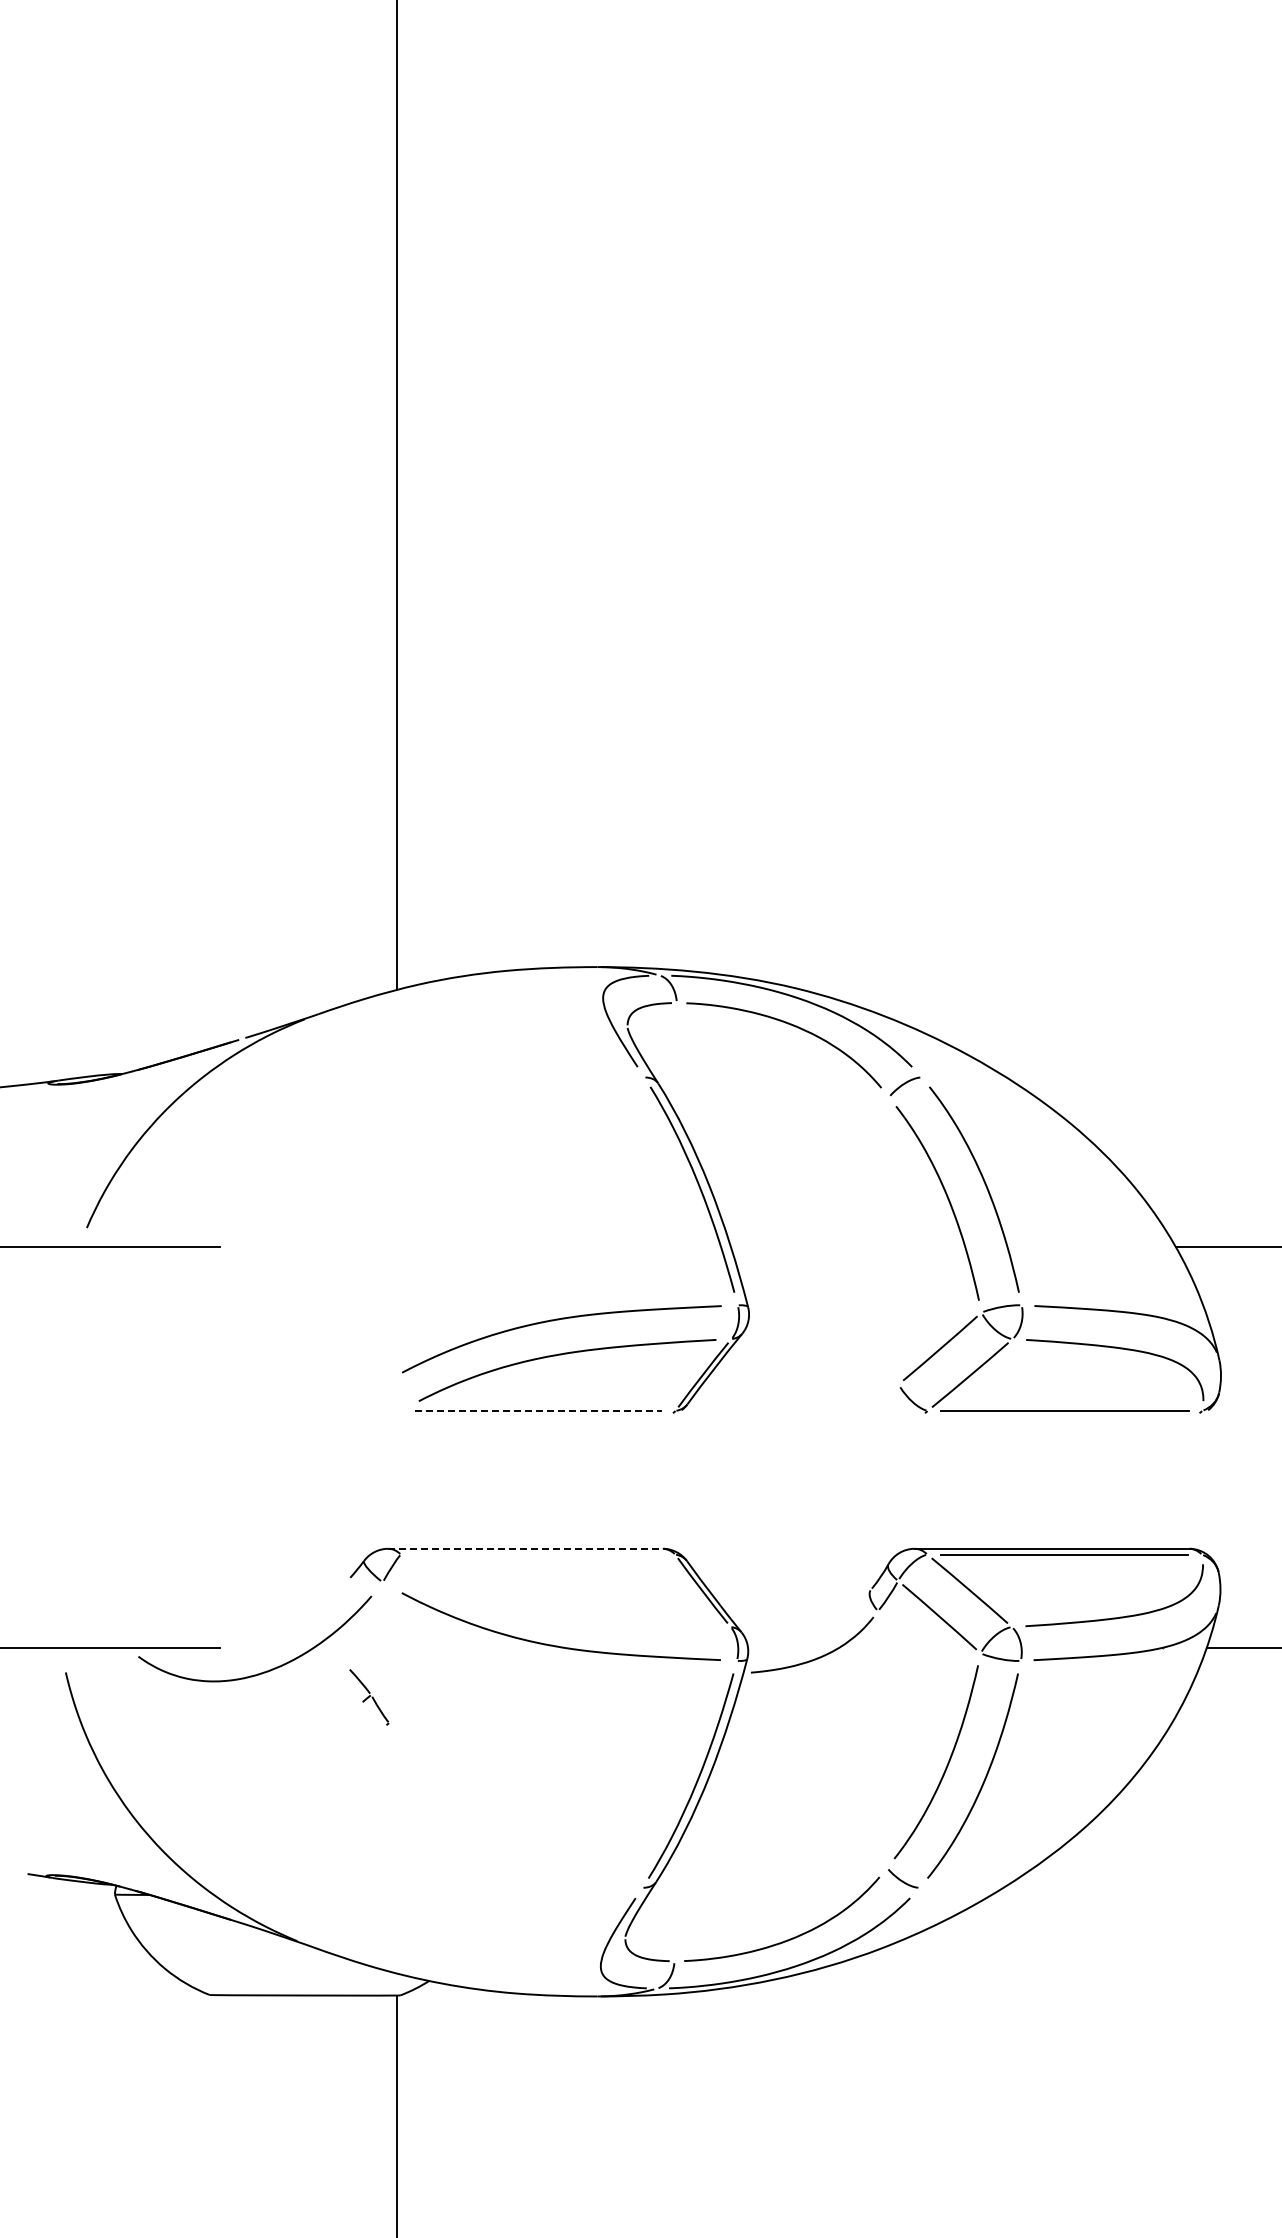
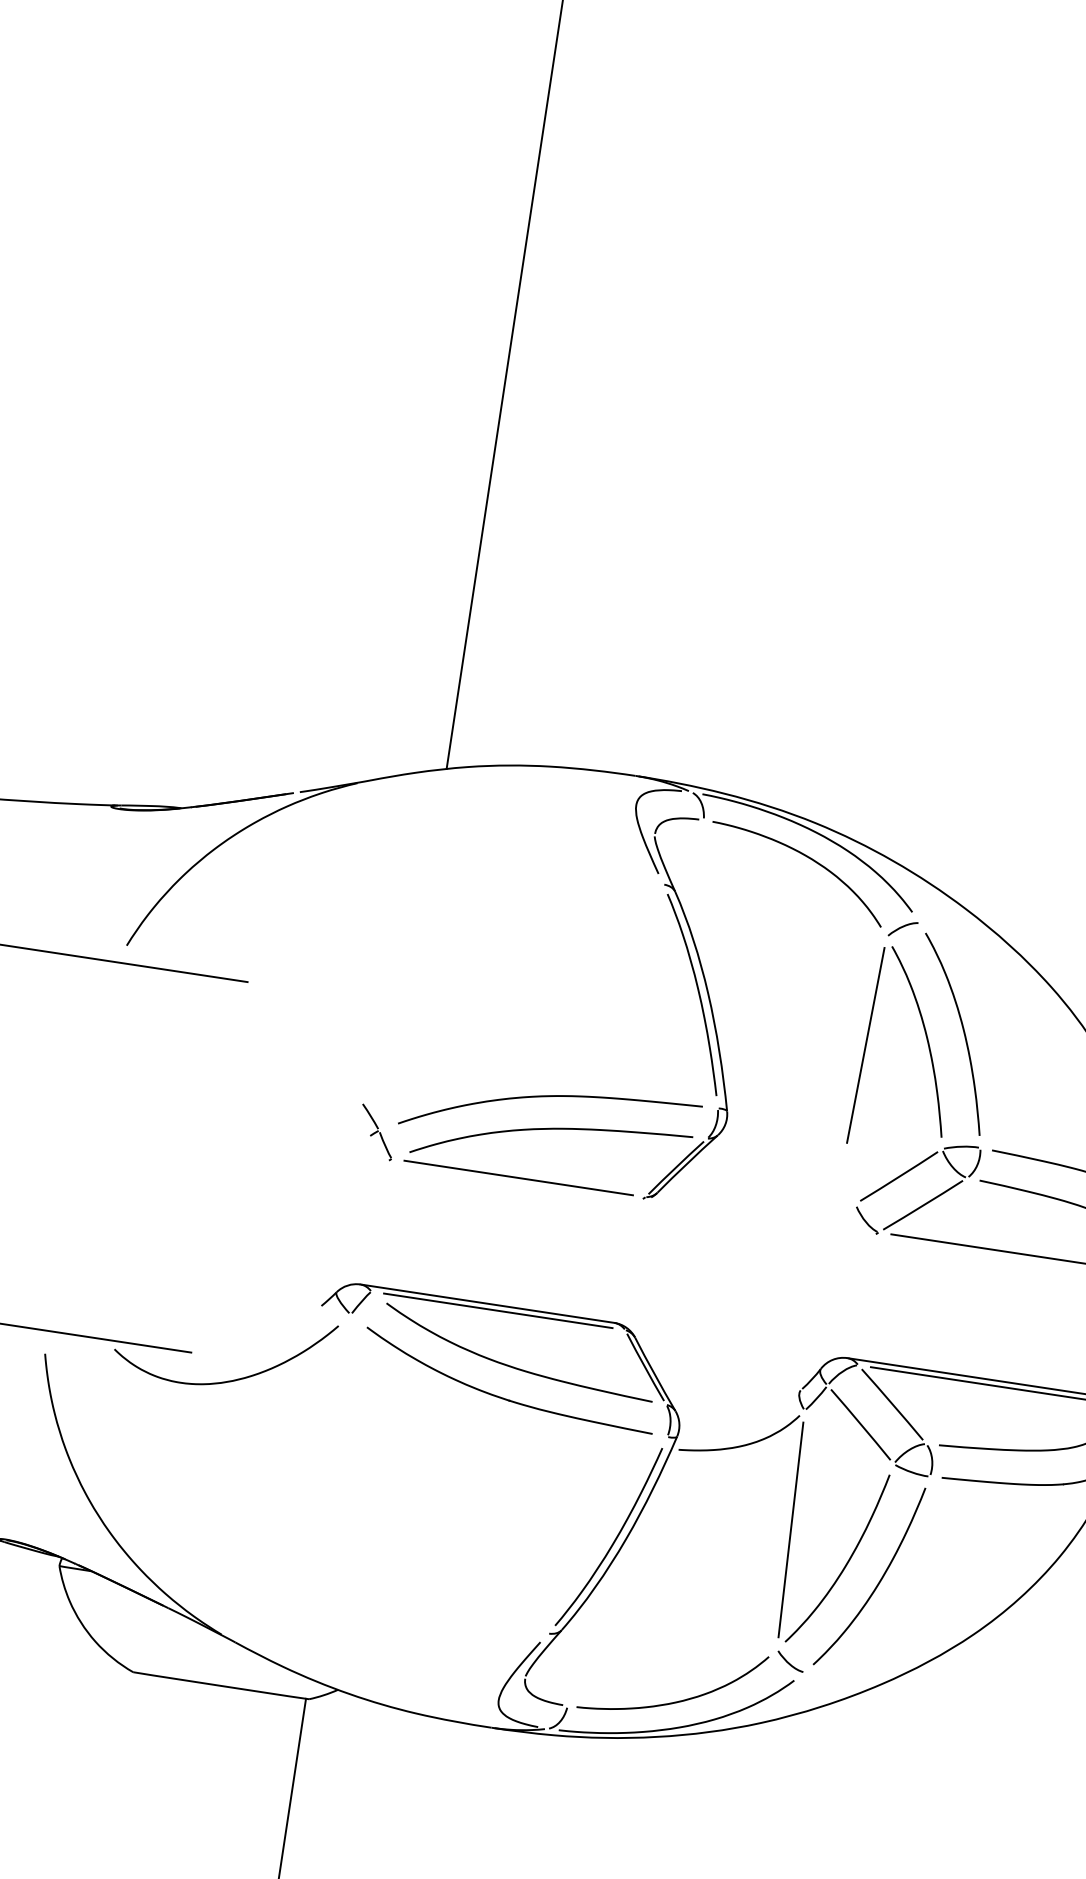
line: (883, 1215) -> (865, 1045), added
line: (538, 1410) -> (518, 1177), dashed -> solid
line: (526, 1548) -> (488, 1303), dashed -> solid
line: (537, 1554) -> (497, 1310), added
curve: (566, 1611) -> (516, 1367), added
part: (369, 1697) -> (377, 1132), moved
line: (882, 1738) -> (791, 1529), added

